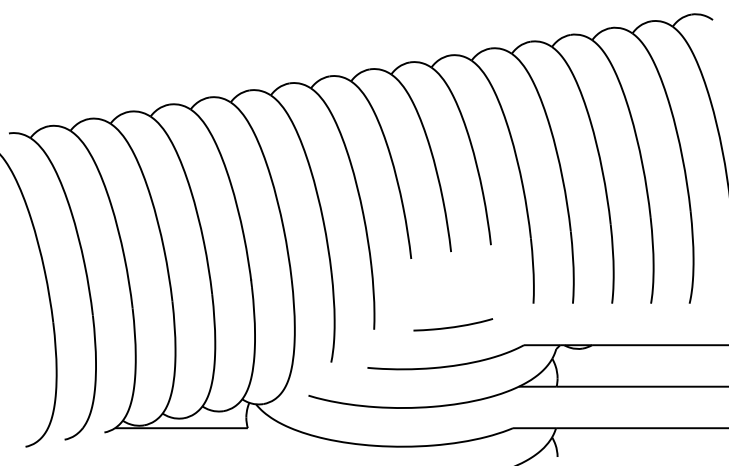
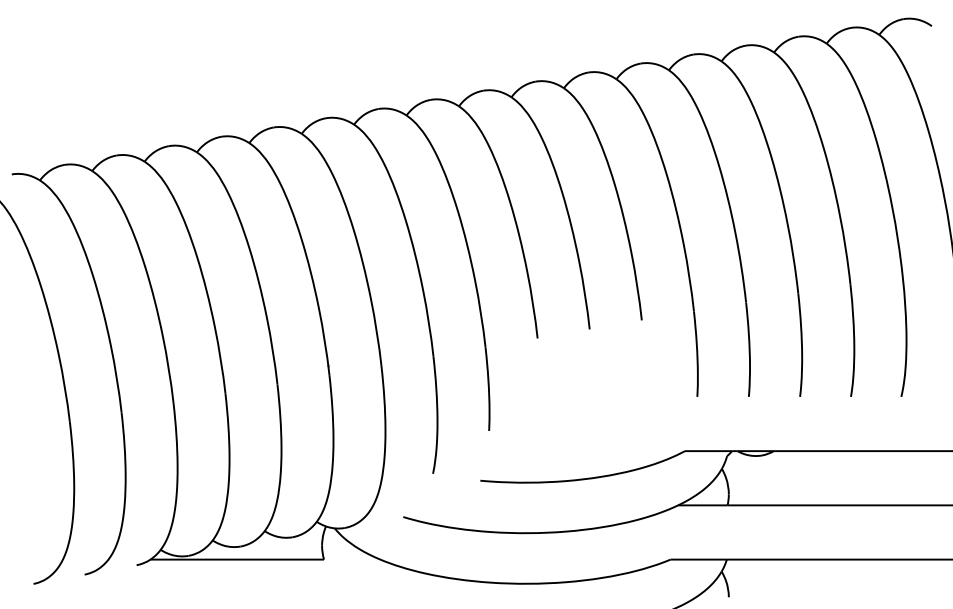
curve: (453, 326) -> (592, 426), removed

